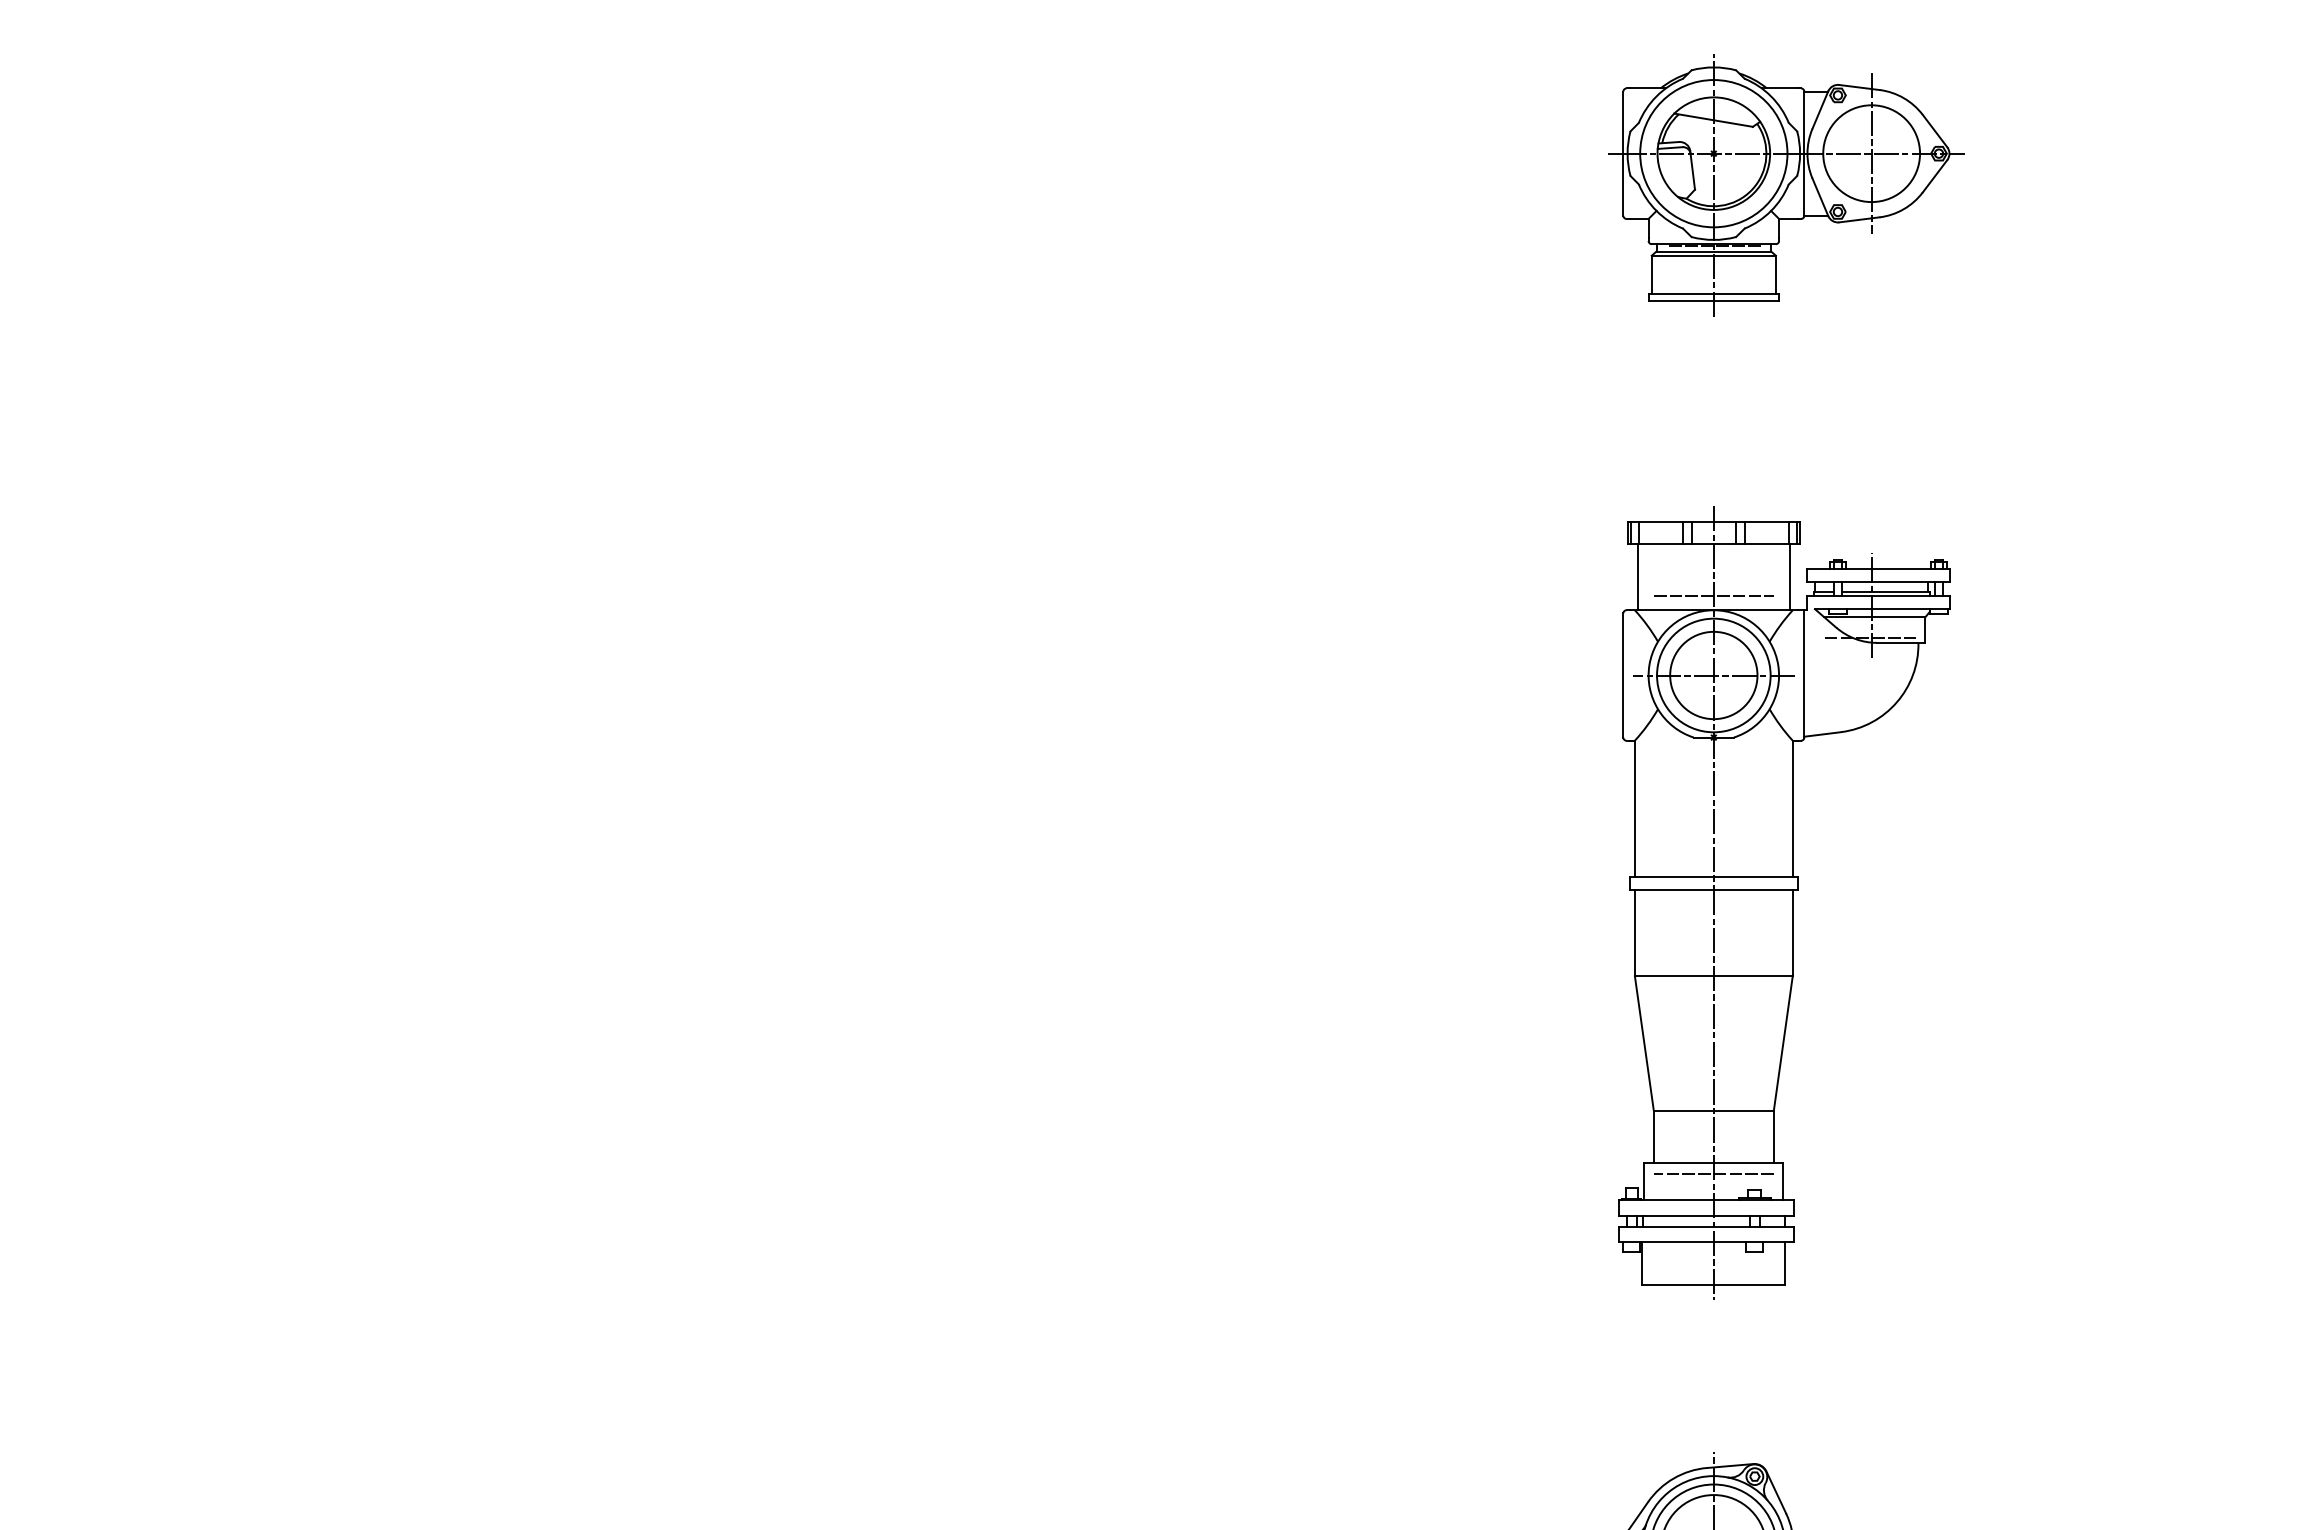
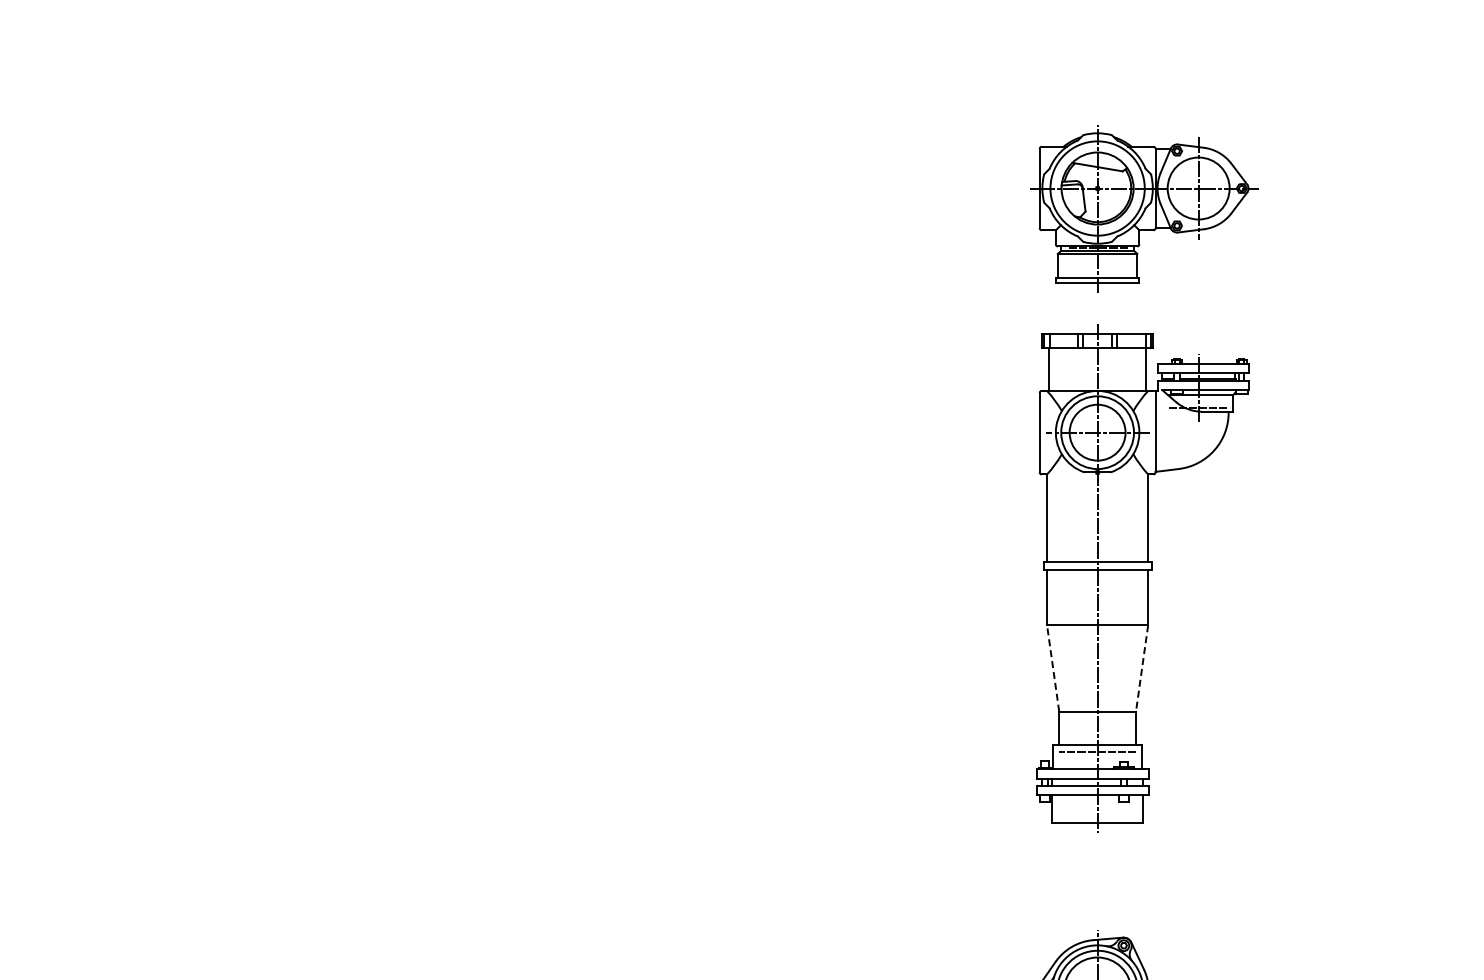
part: (1787, 184) -> (1144, 208), moved
line: (1713, 595) -> (1097, 381), removed
line: (1644, 1043) -> (1053, 668), solid -> dashed
line: (1783, 1043) -> (1142, 668), solid -> dashed

